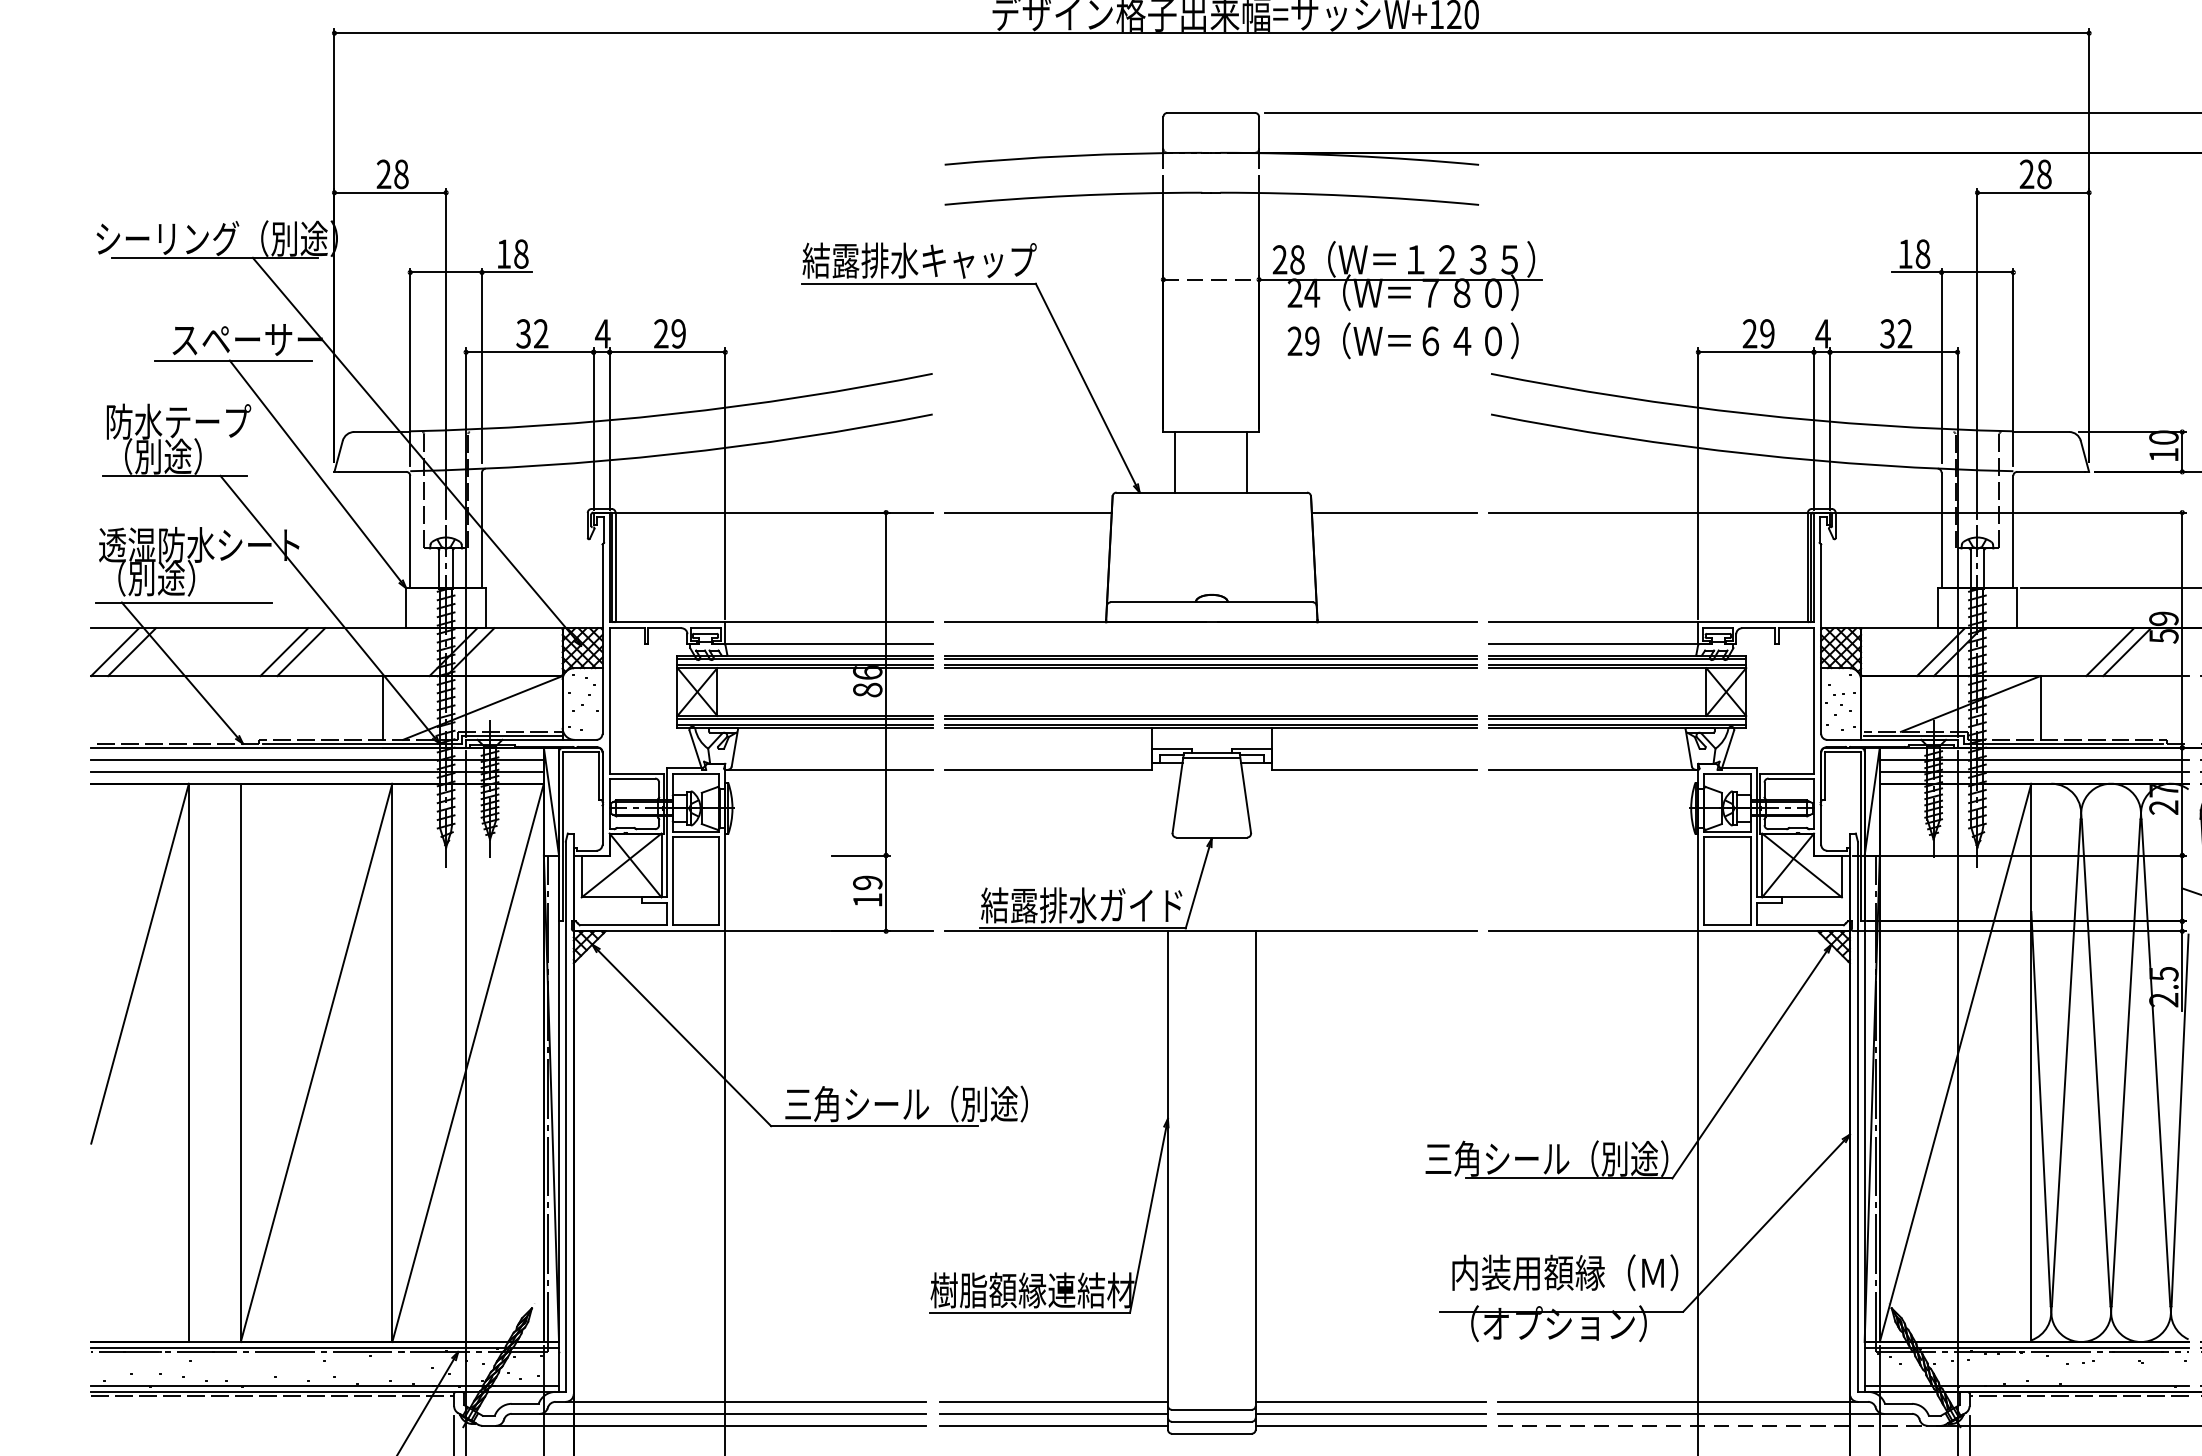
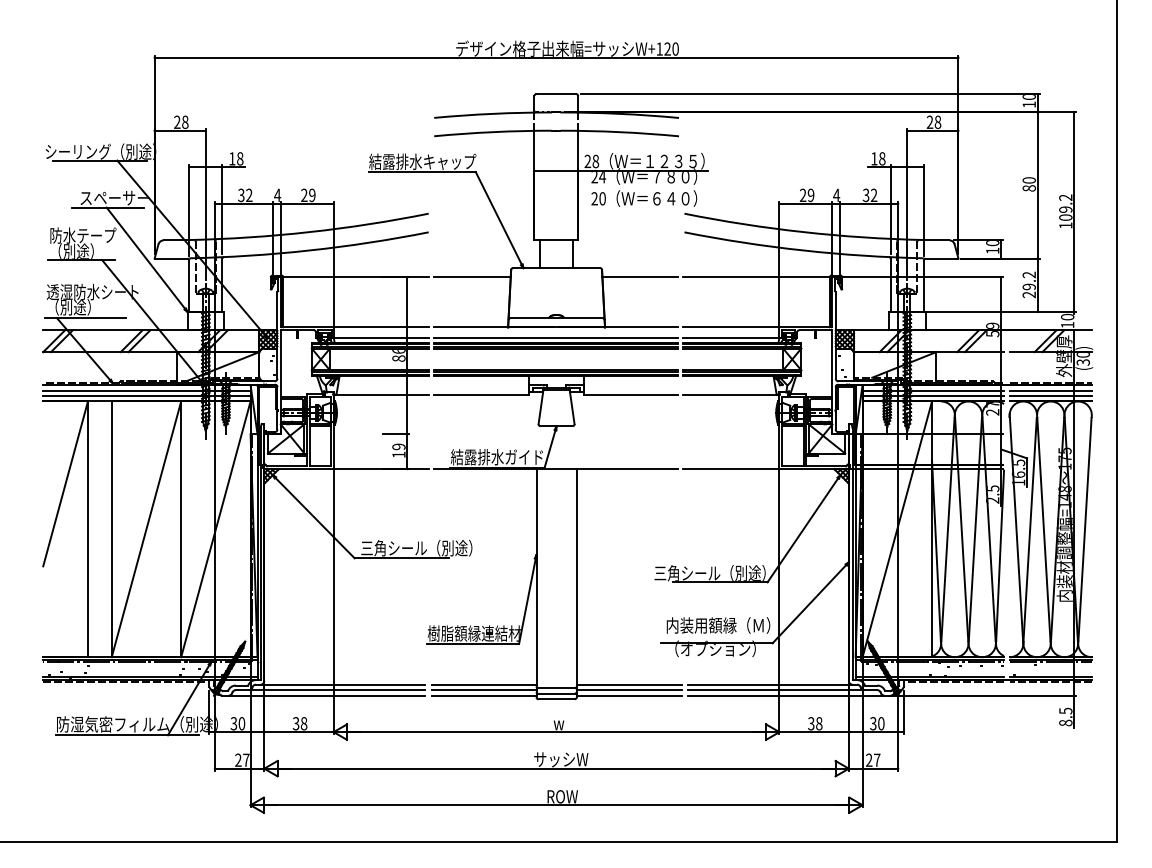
line: (1211, 279) -> (556, 170), dashed -> solid
text: (1312, 340) -> (602, 198), 29 -> 20
line: (1211, 644) -> (556, 337), added
line: (1713, 1425) -> (786, 695), dashed -> solid

